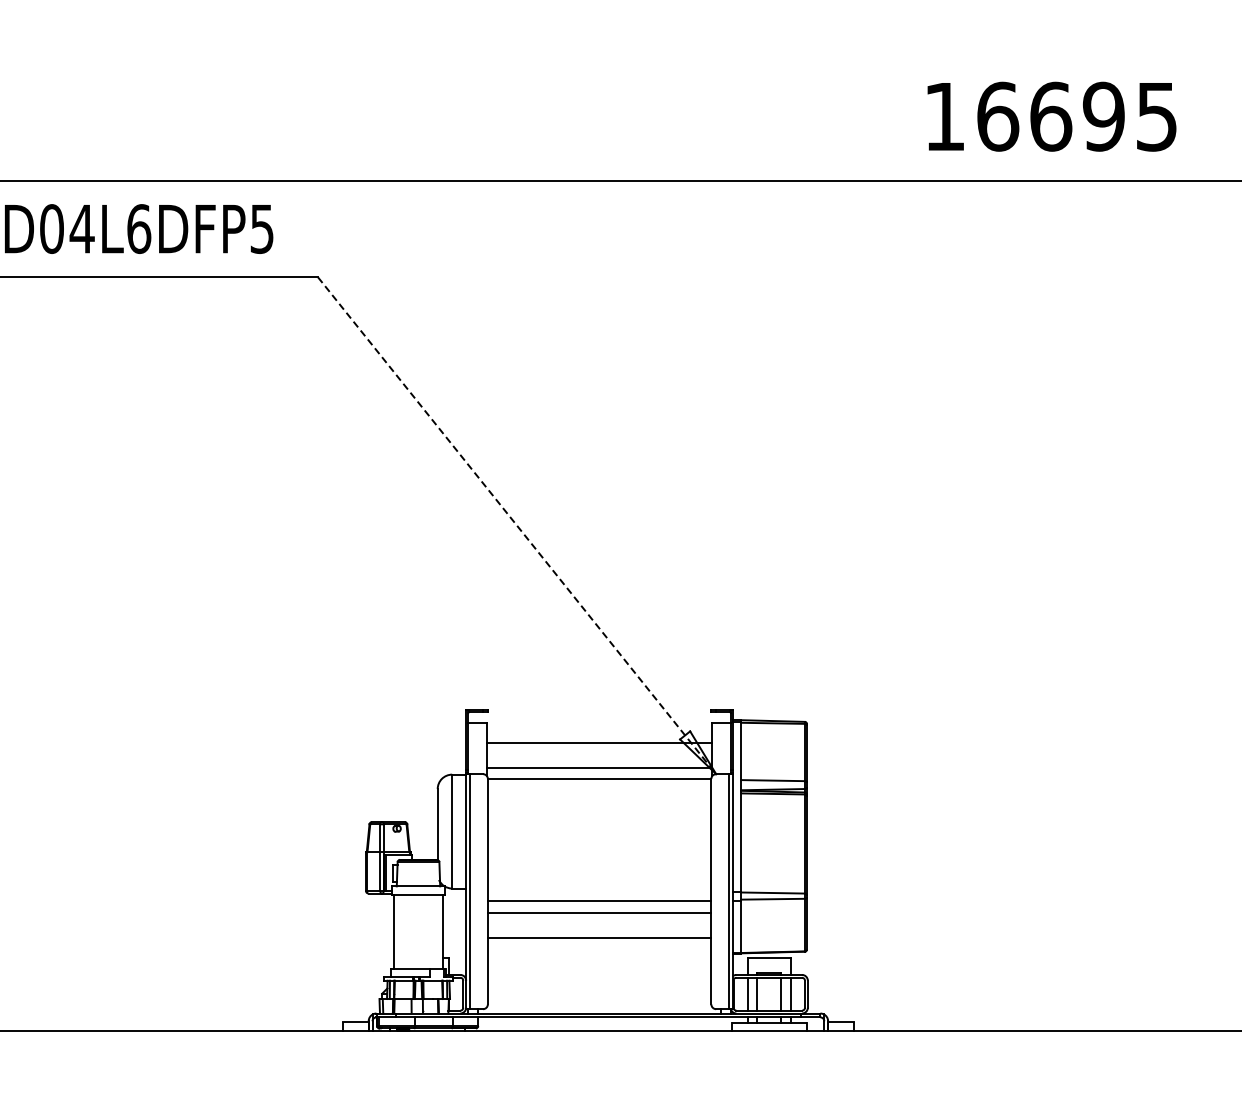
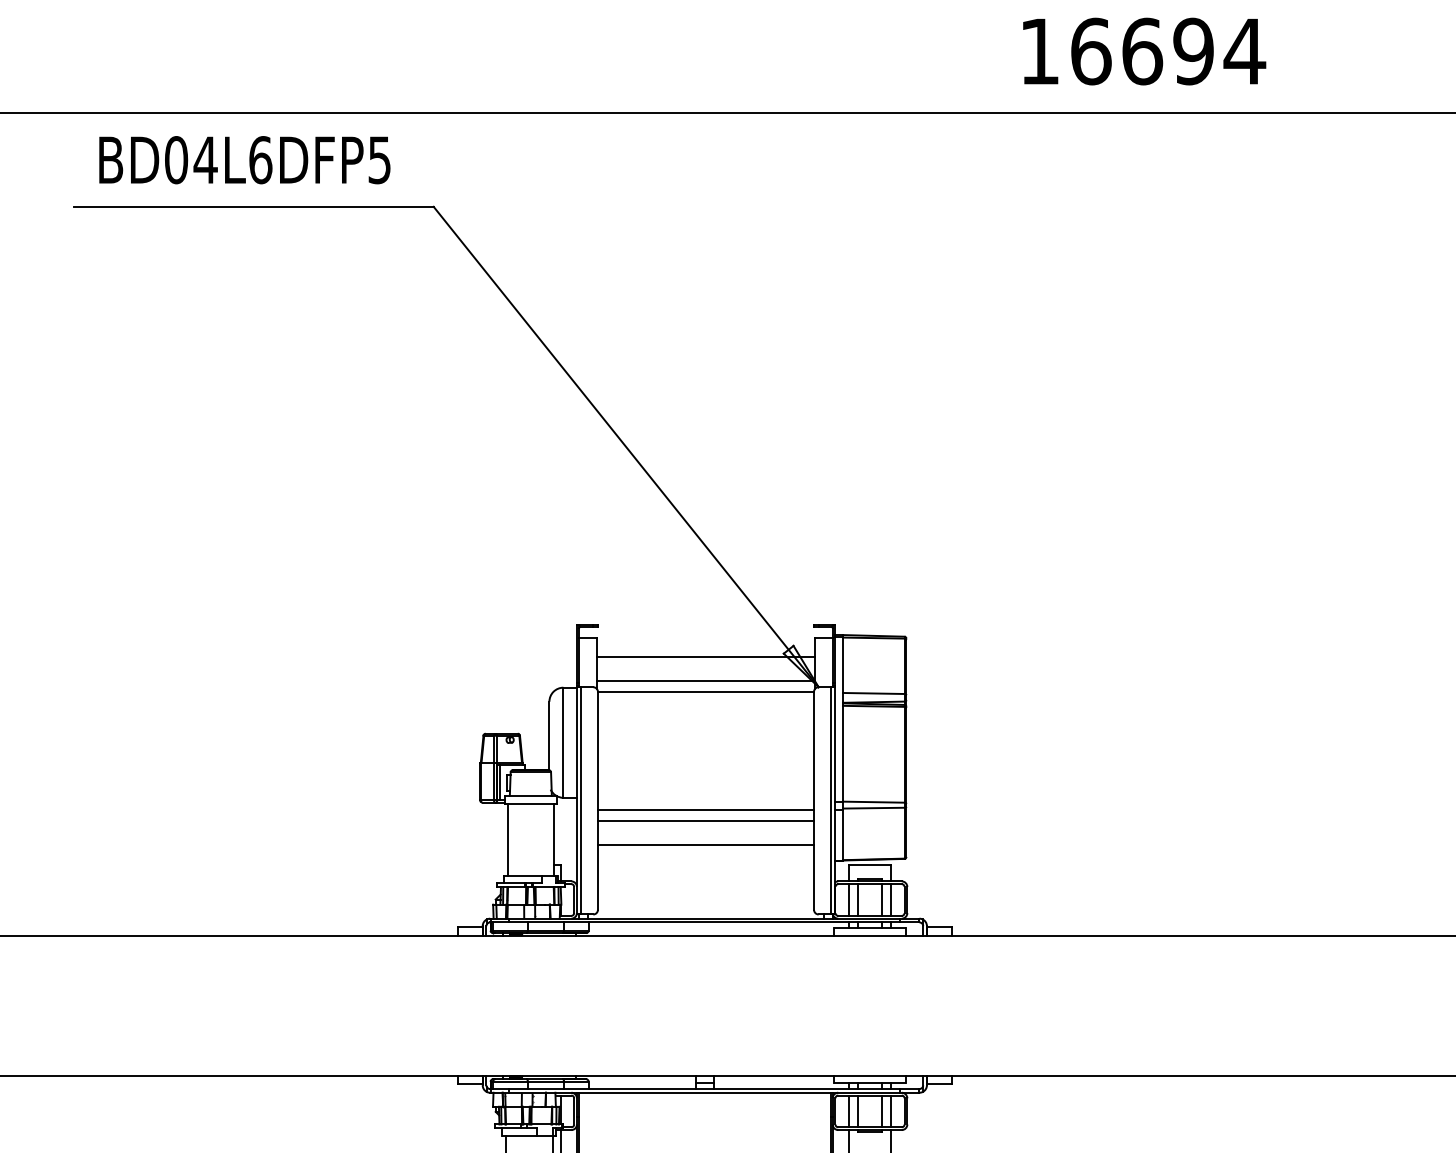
text: (1156, 116) -> (1244, 51), 16695 -> 16694
line: (517, 526) -> (626, 447), dashed -> solid

